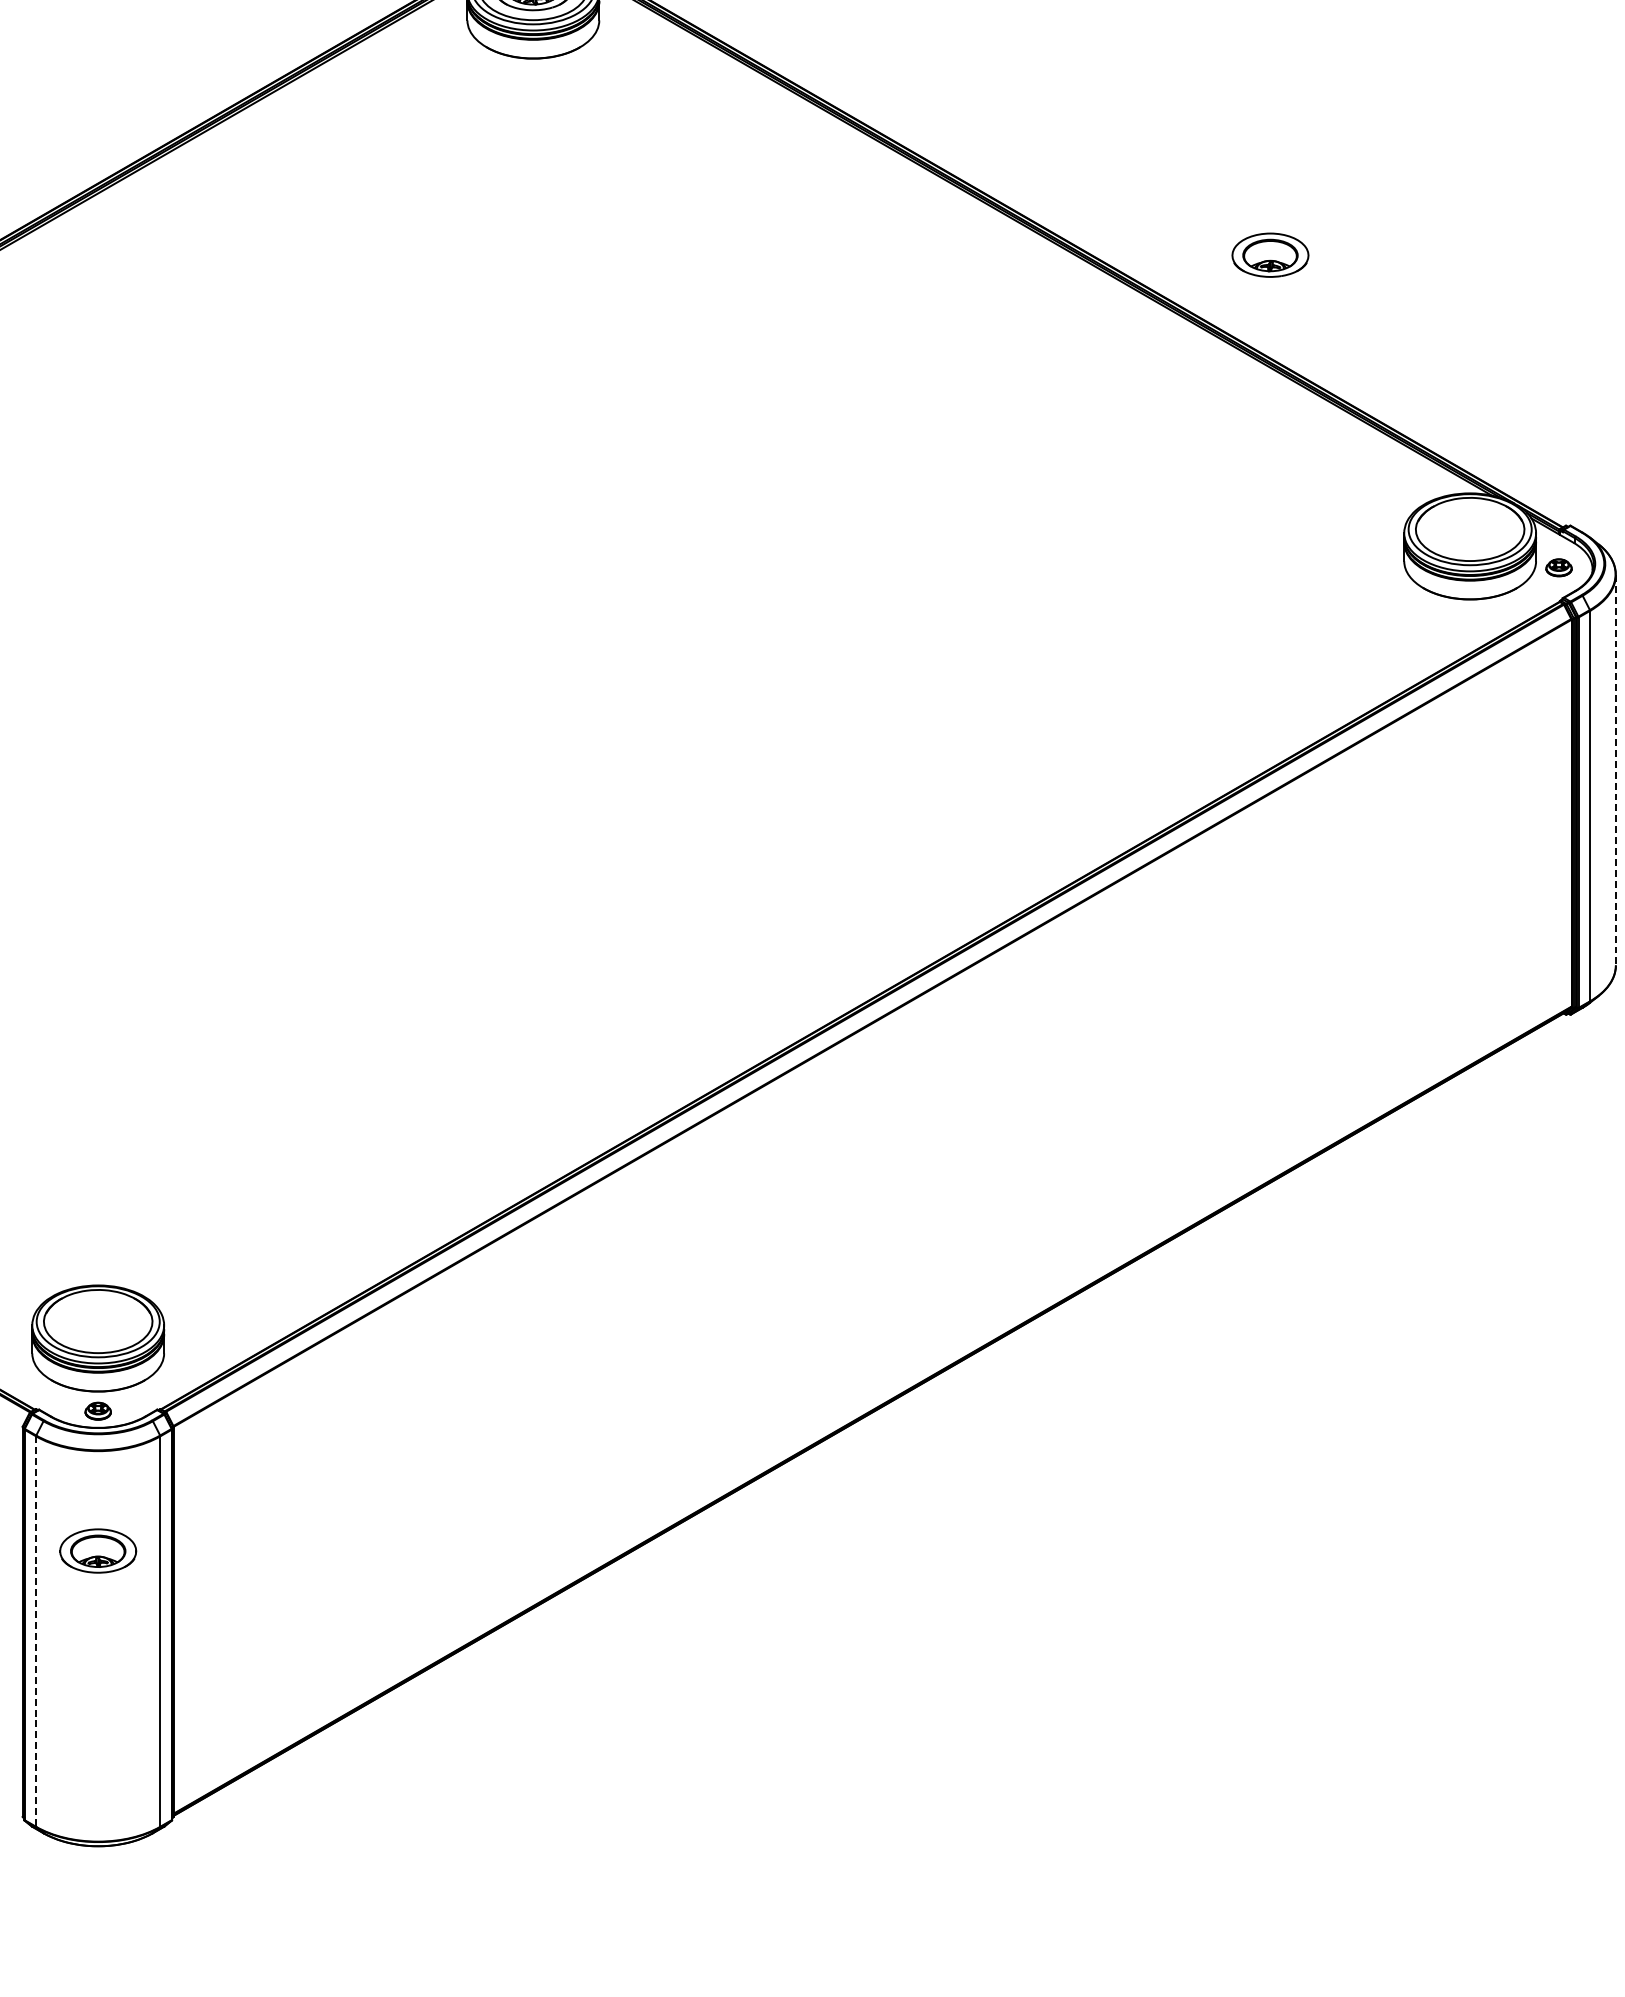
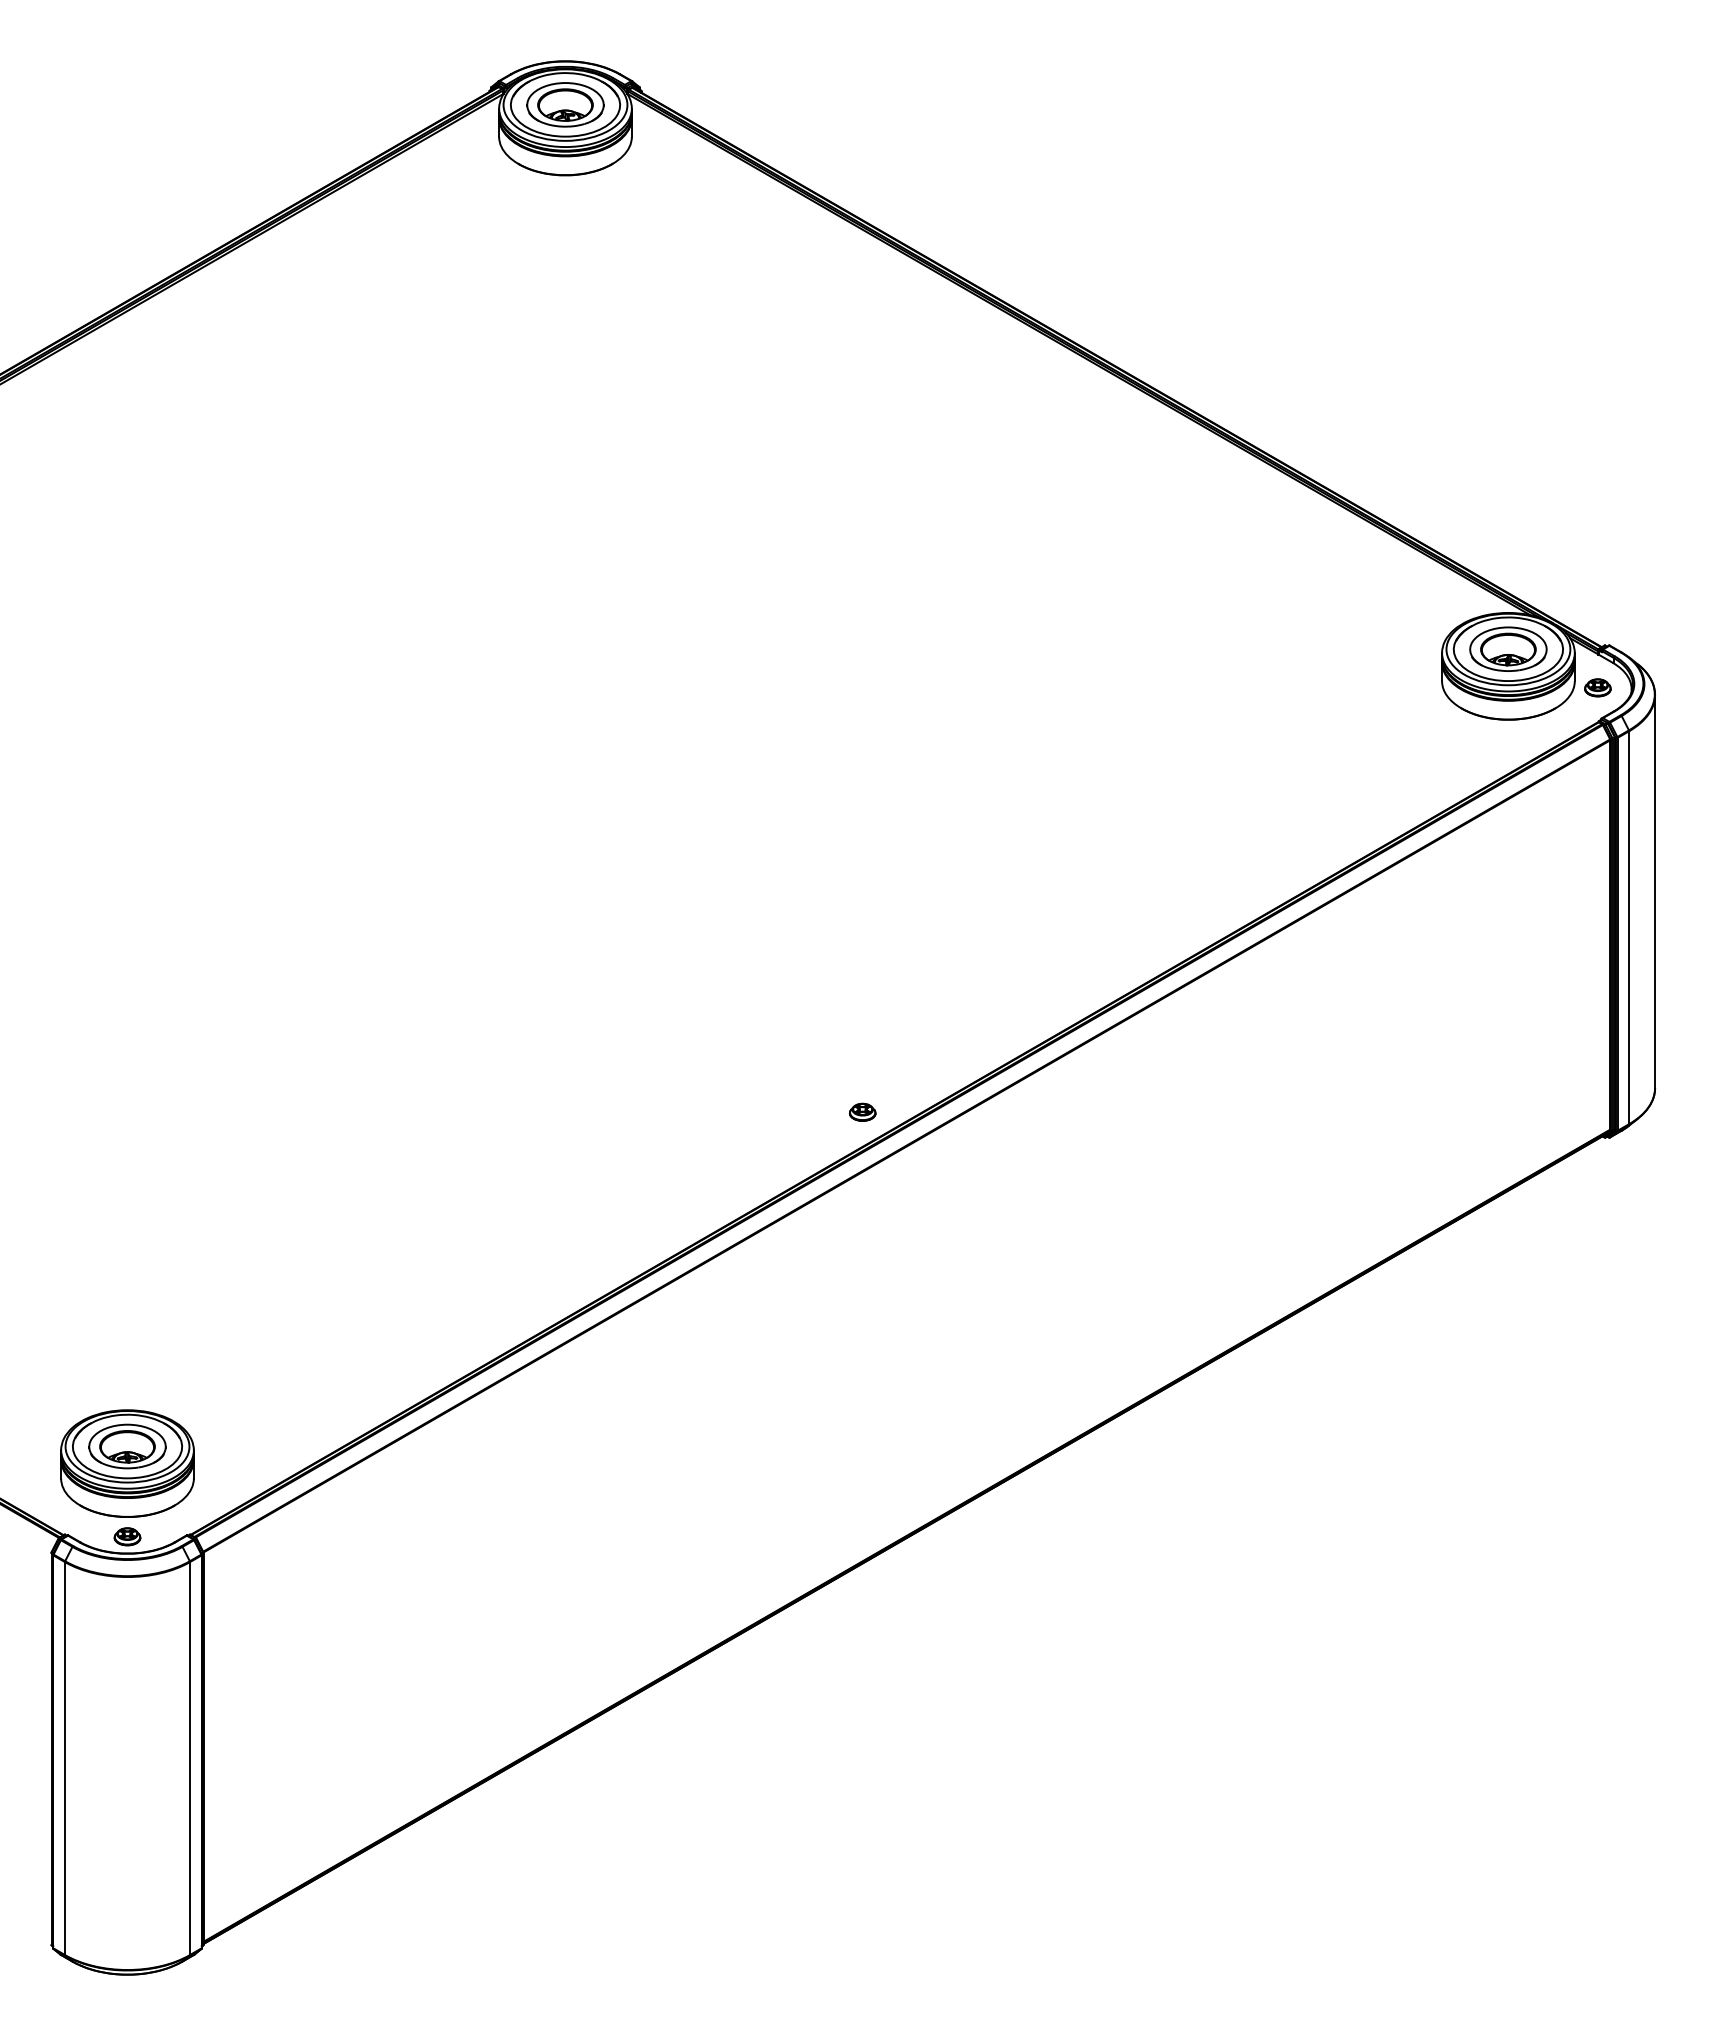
part: (1270, 254) -> (1508, 648), moved
line: (1616, 771) -> (1655, 892), dashed -> solid
part: (828, 988) -> (862, 1111), added
part: (98, 1551) -> (127, 1446), moved
line: (35, 1632) -> (64, 1759), dashed -> solid

